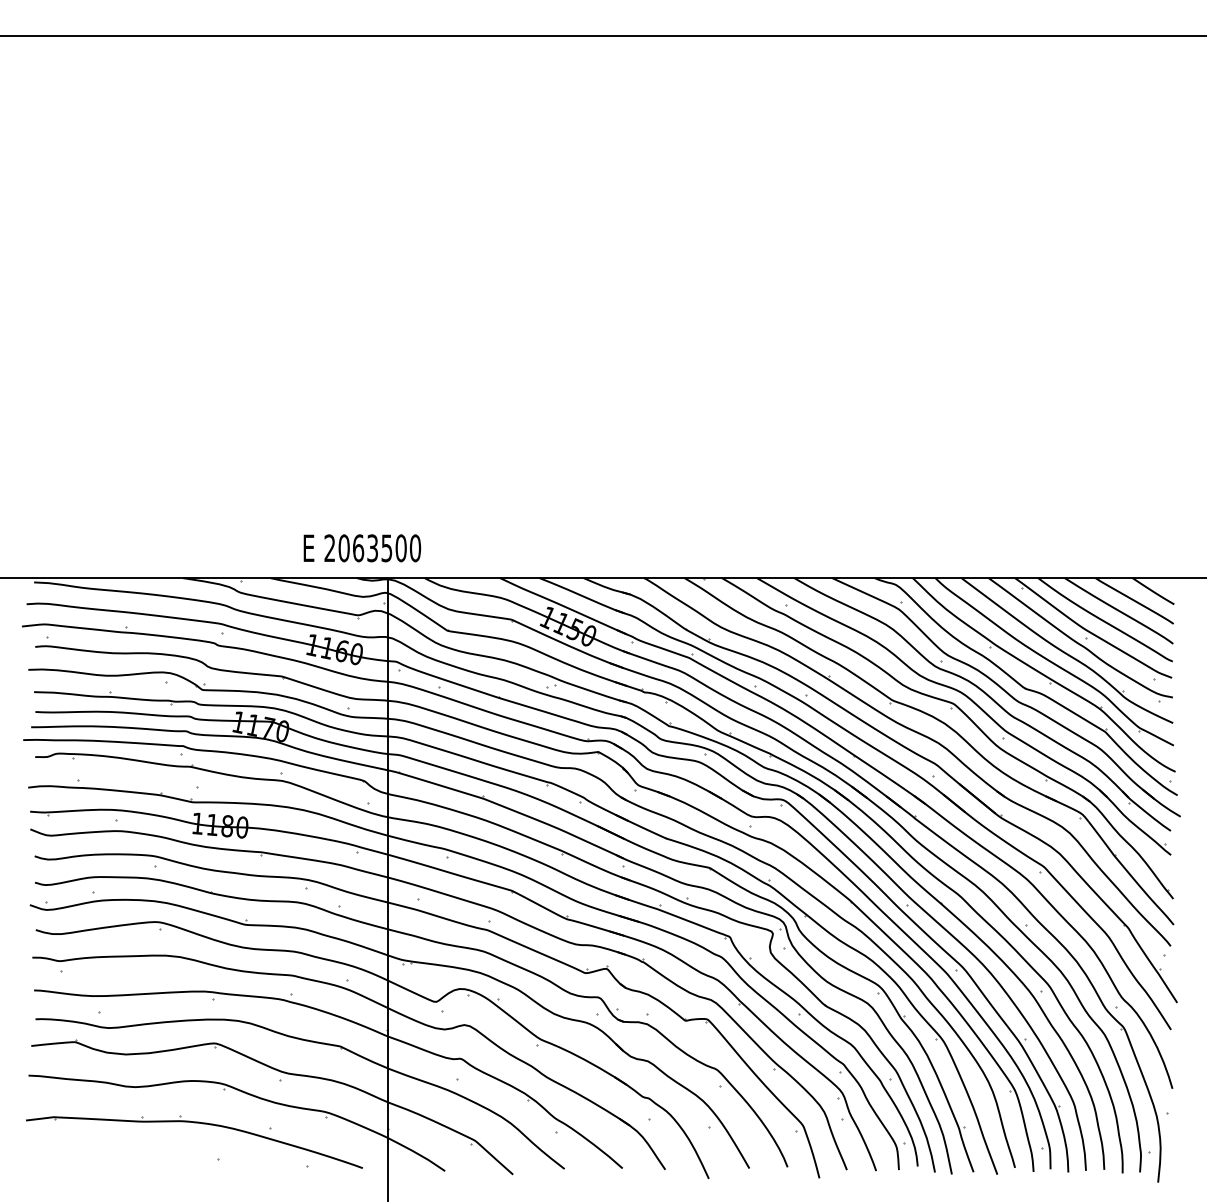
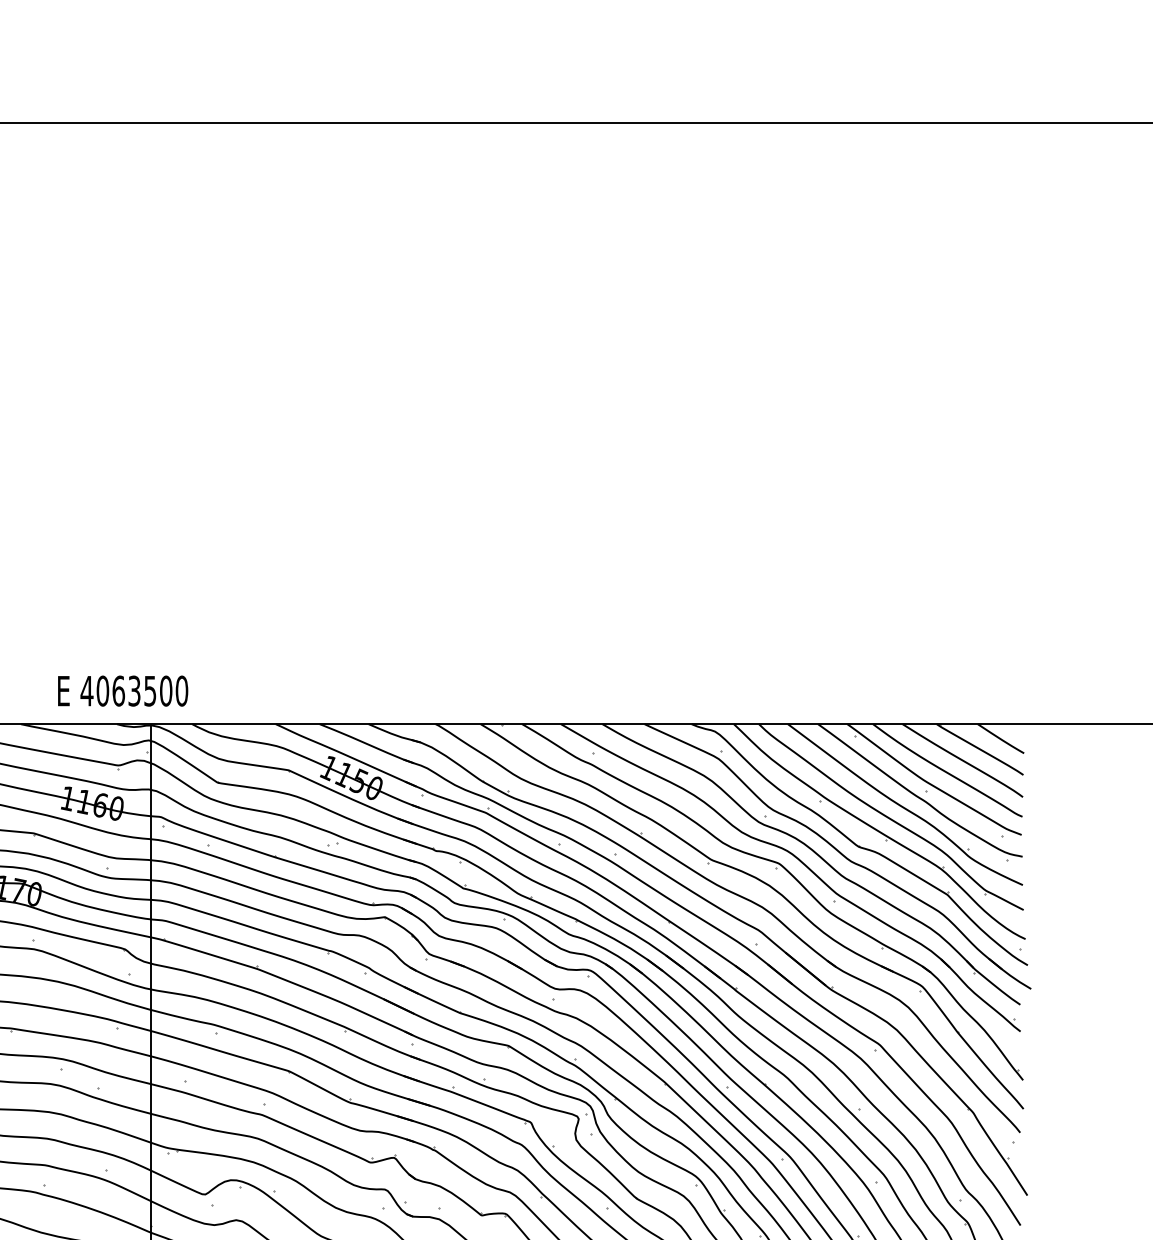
text: (329, 547) -> (86, 690), 2063500 -> 4063500

